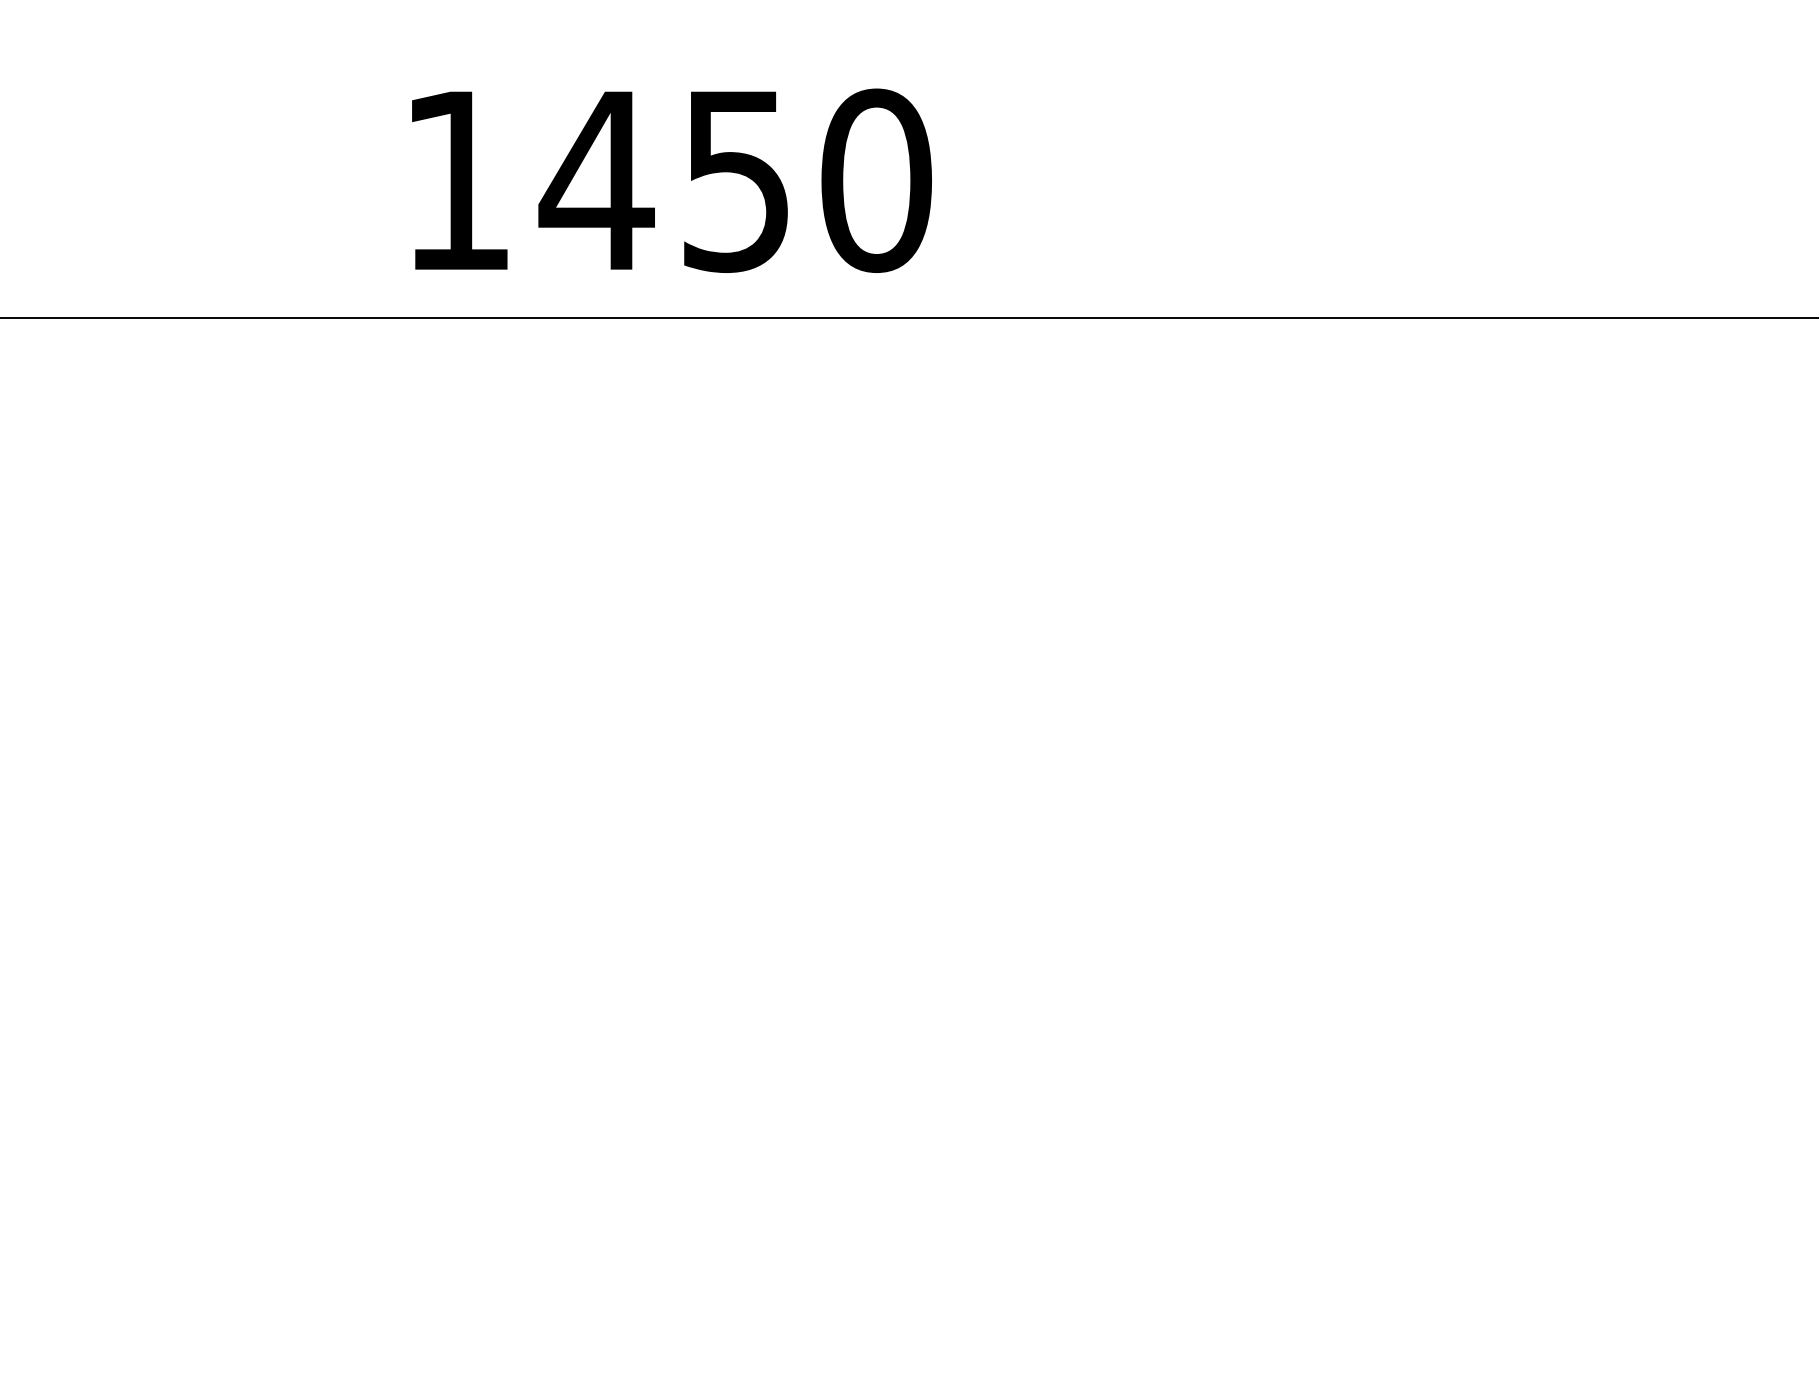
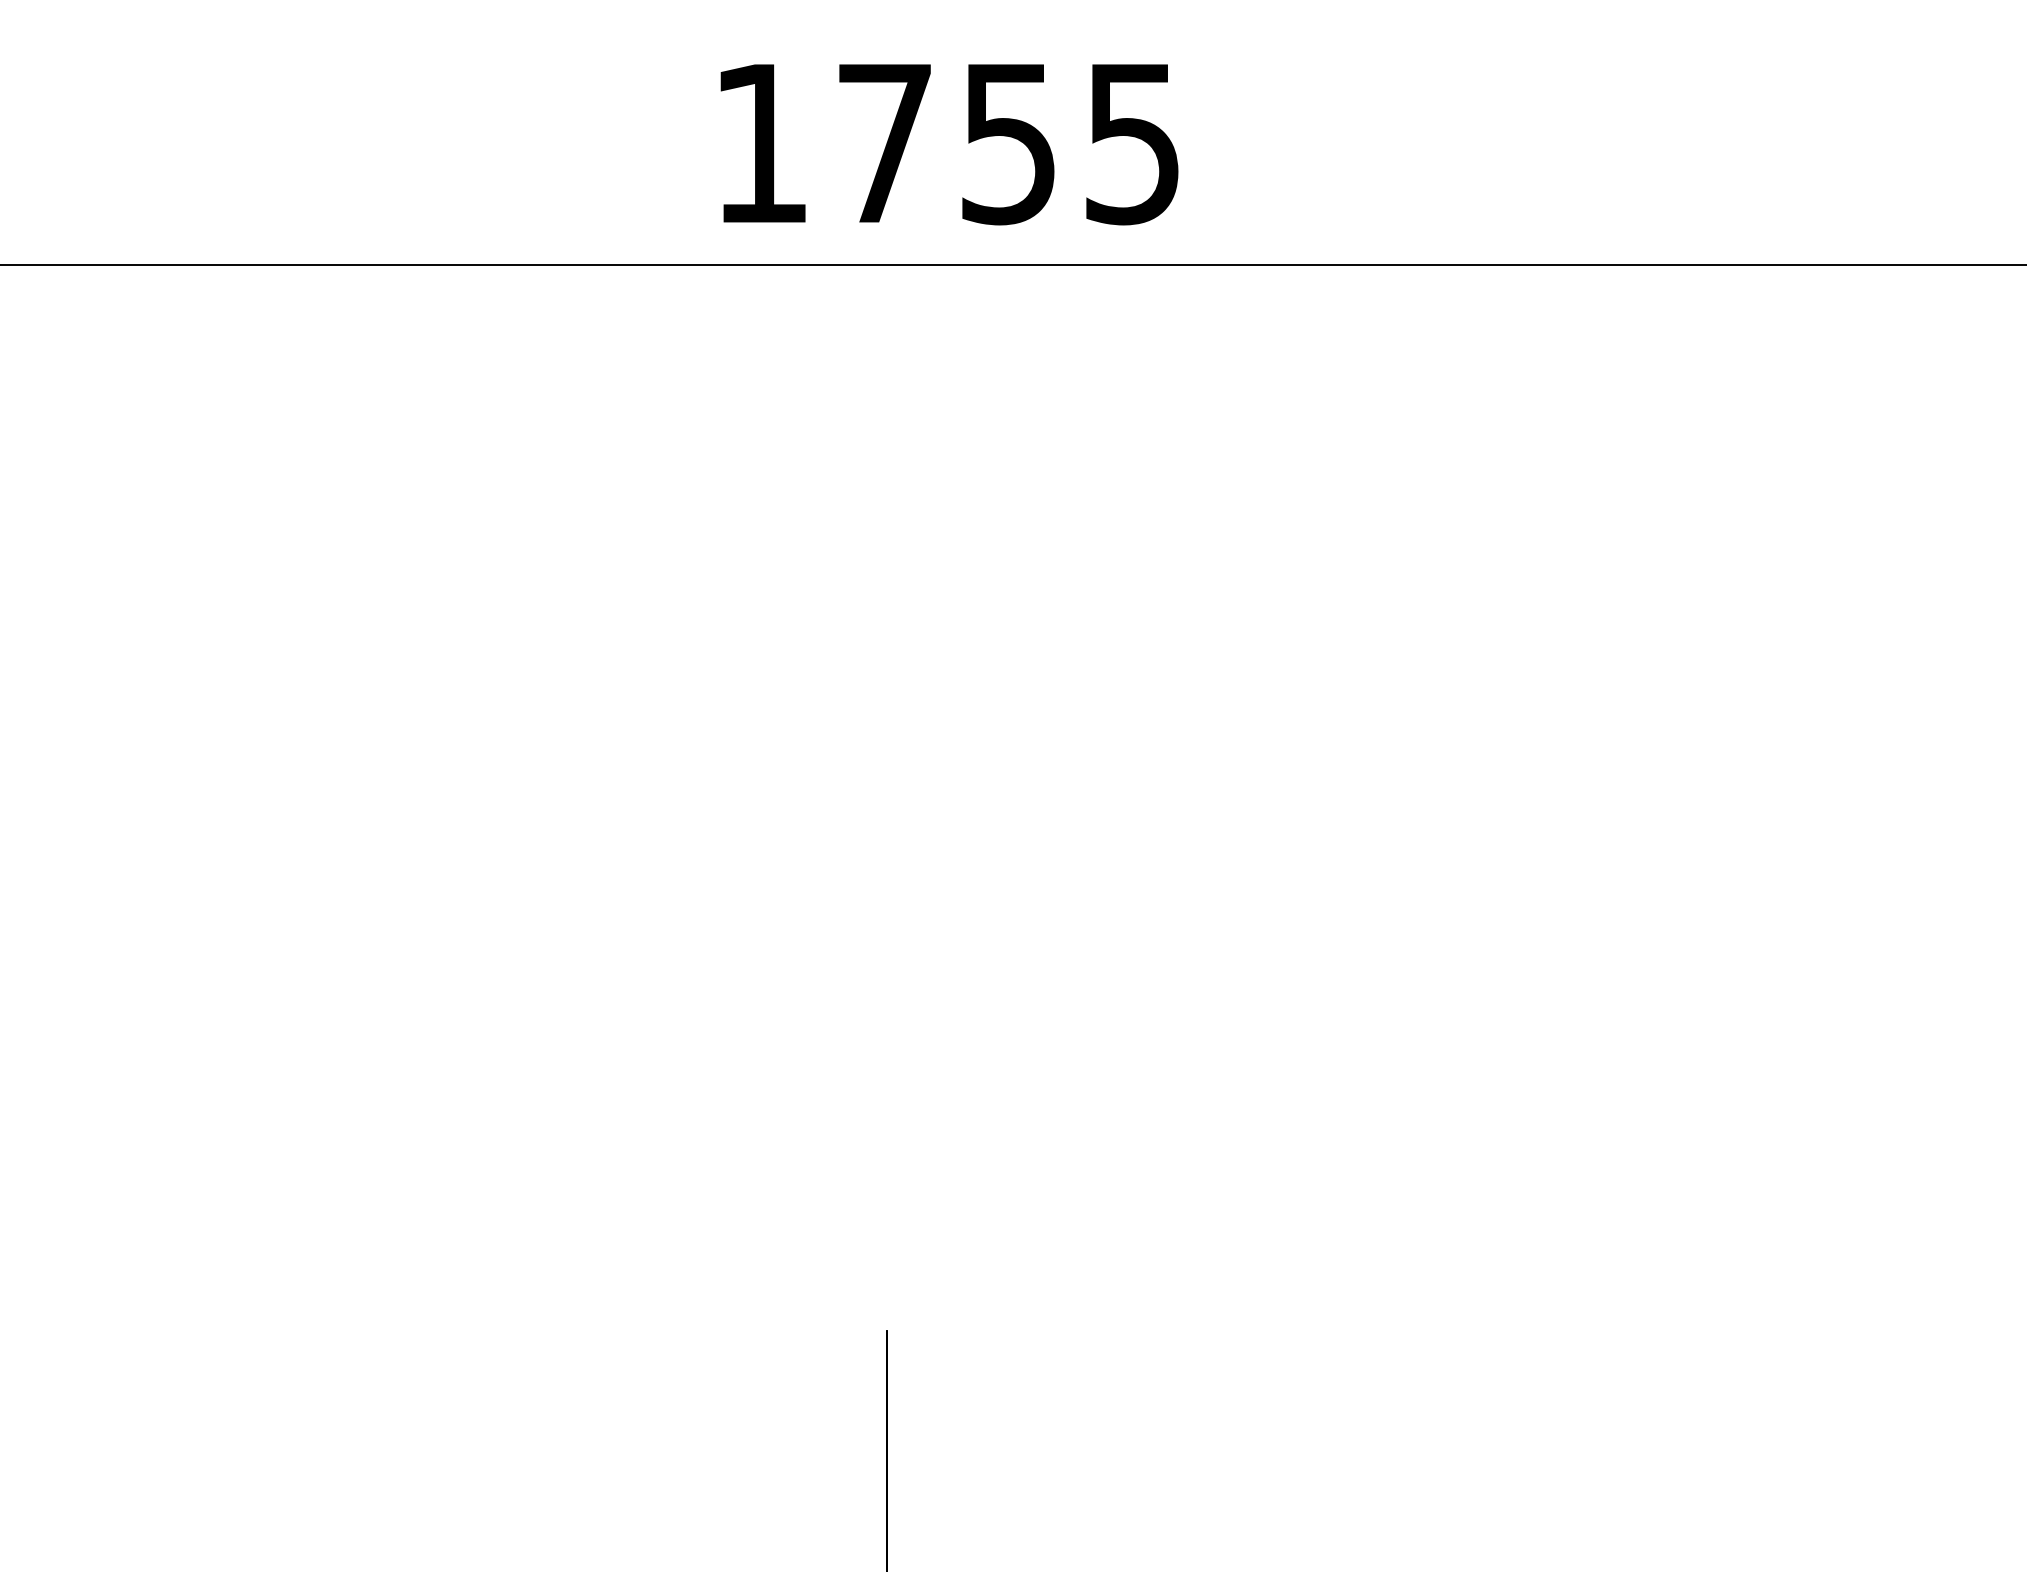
text: (735, 180) -> (1007, 143), 1450 -> 1755

